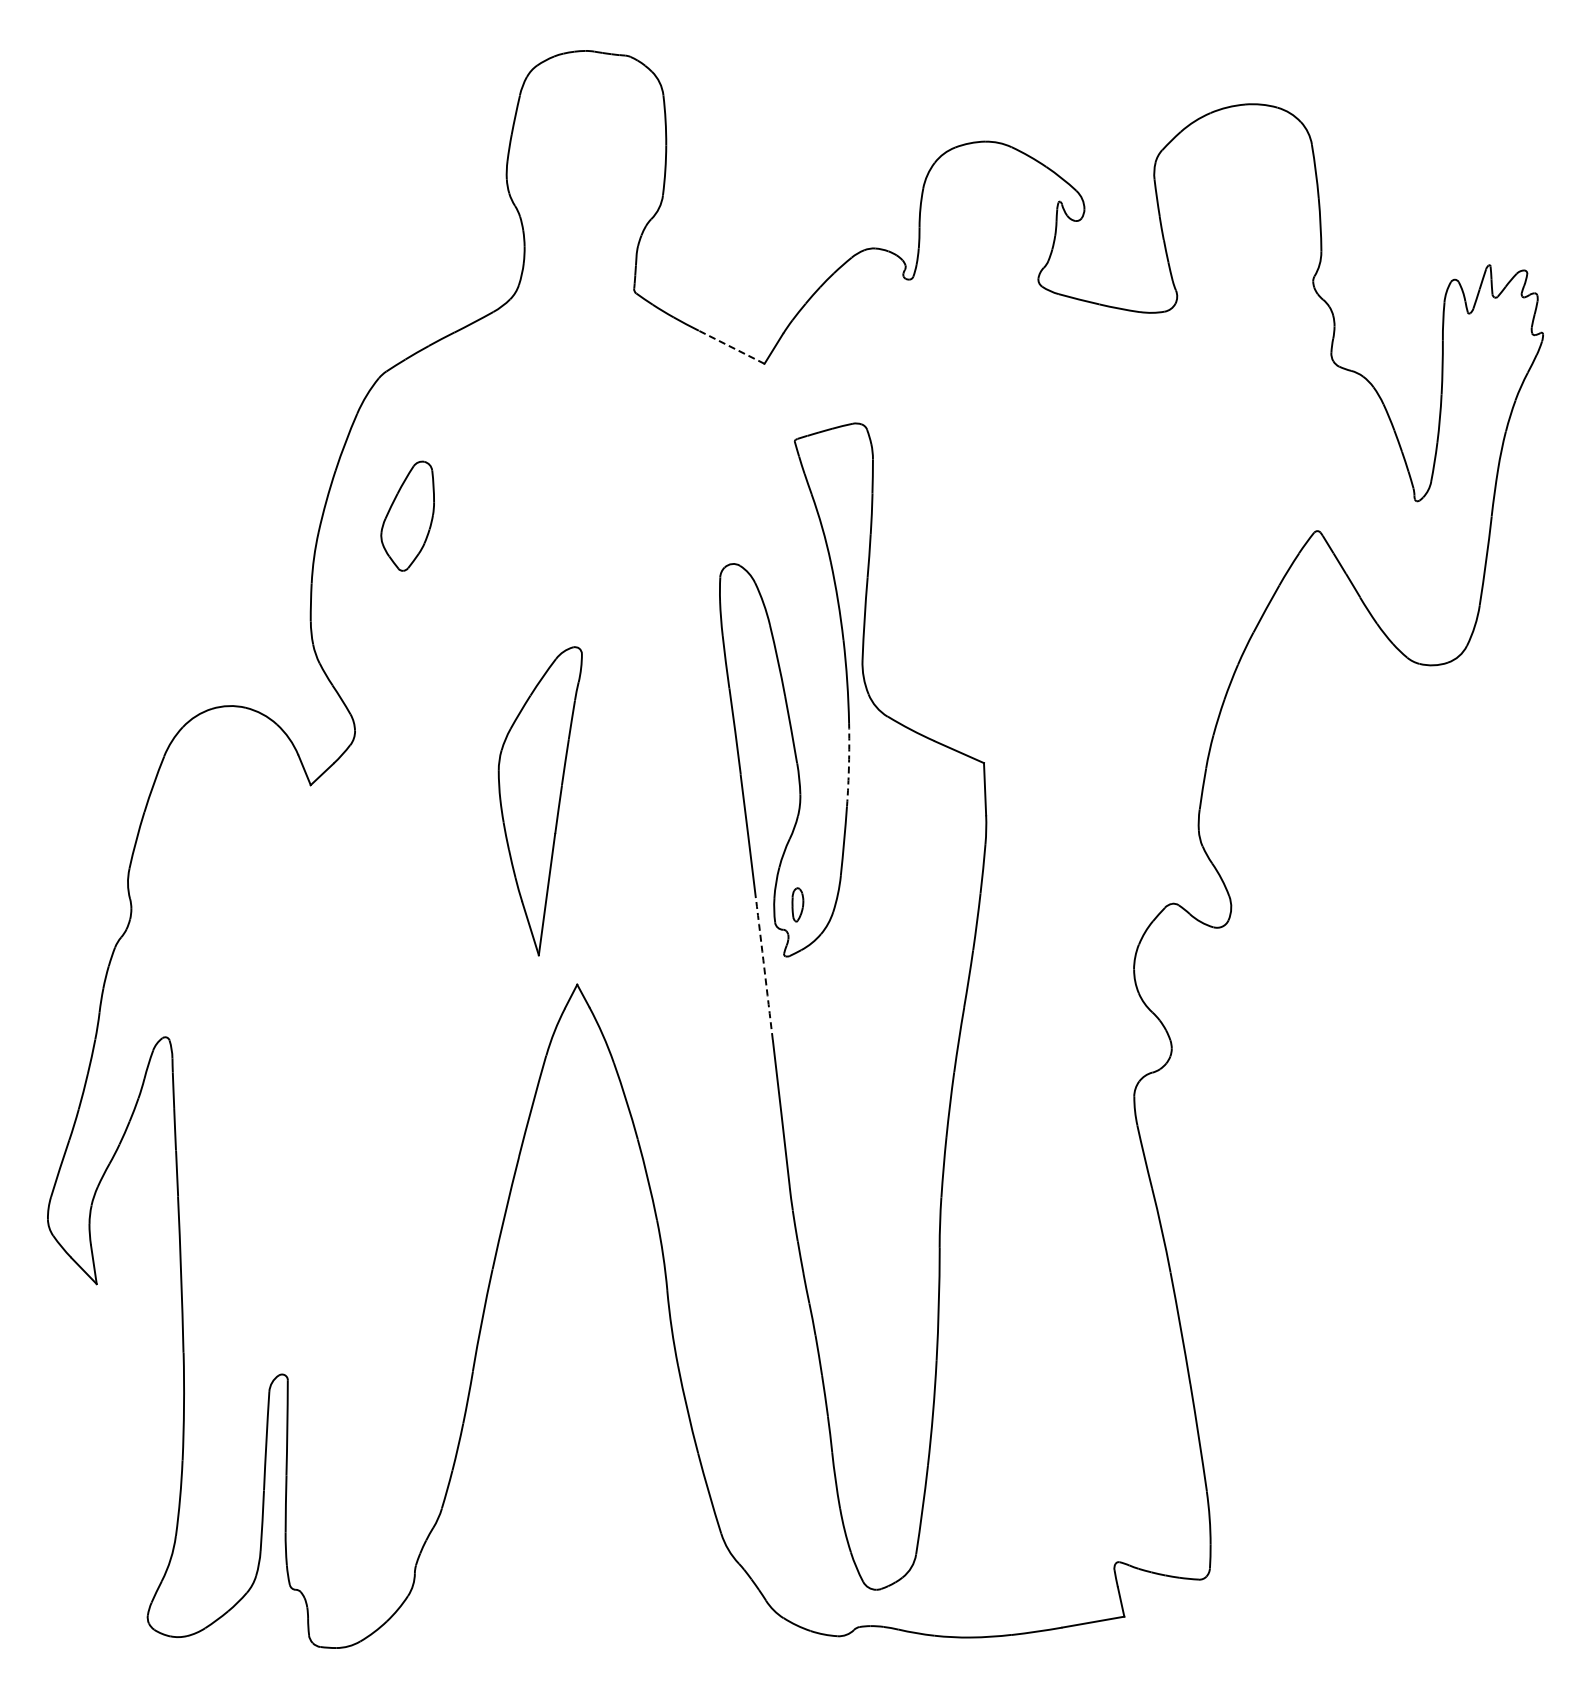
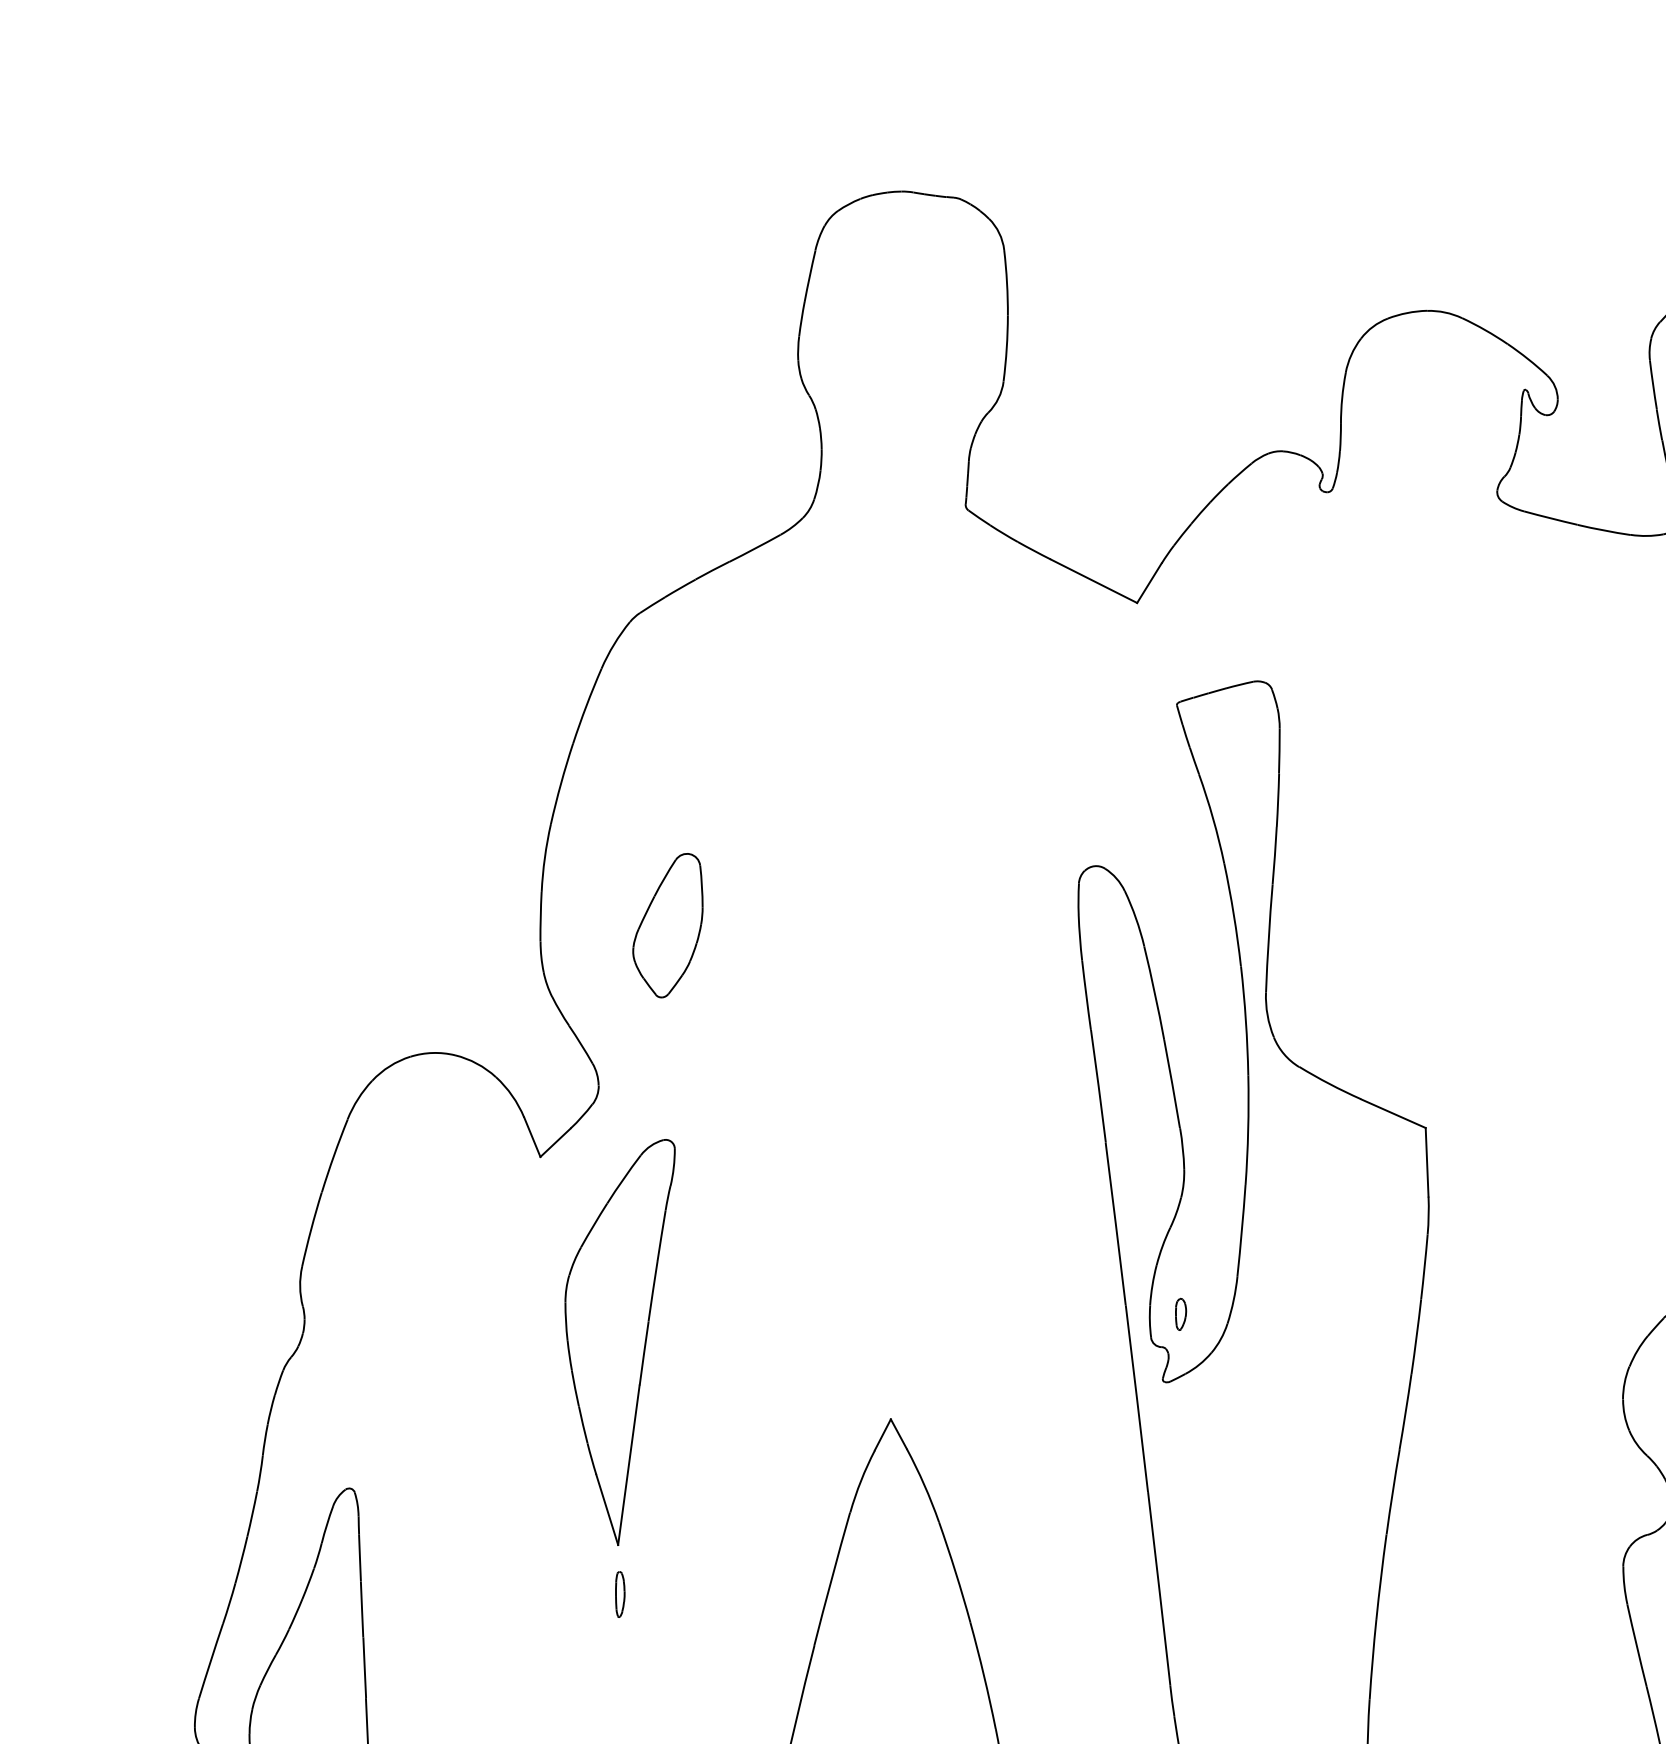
line: (731, 347) -> (1093, 581), dashed -> solid
part: (407, 515) -> (667, 924), moved
arc: (849, 764) -> (1248, 1129), dashed -> solid
part: (539, 801) -> (619, 1342), moved
part: (797, 904) -> (1180, 1313), size x0.71
arc: (764, 969) -> (1137, 1399), dashed -> solid
part: (371, 1117) -> (620, 1593), added

